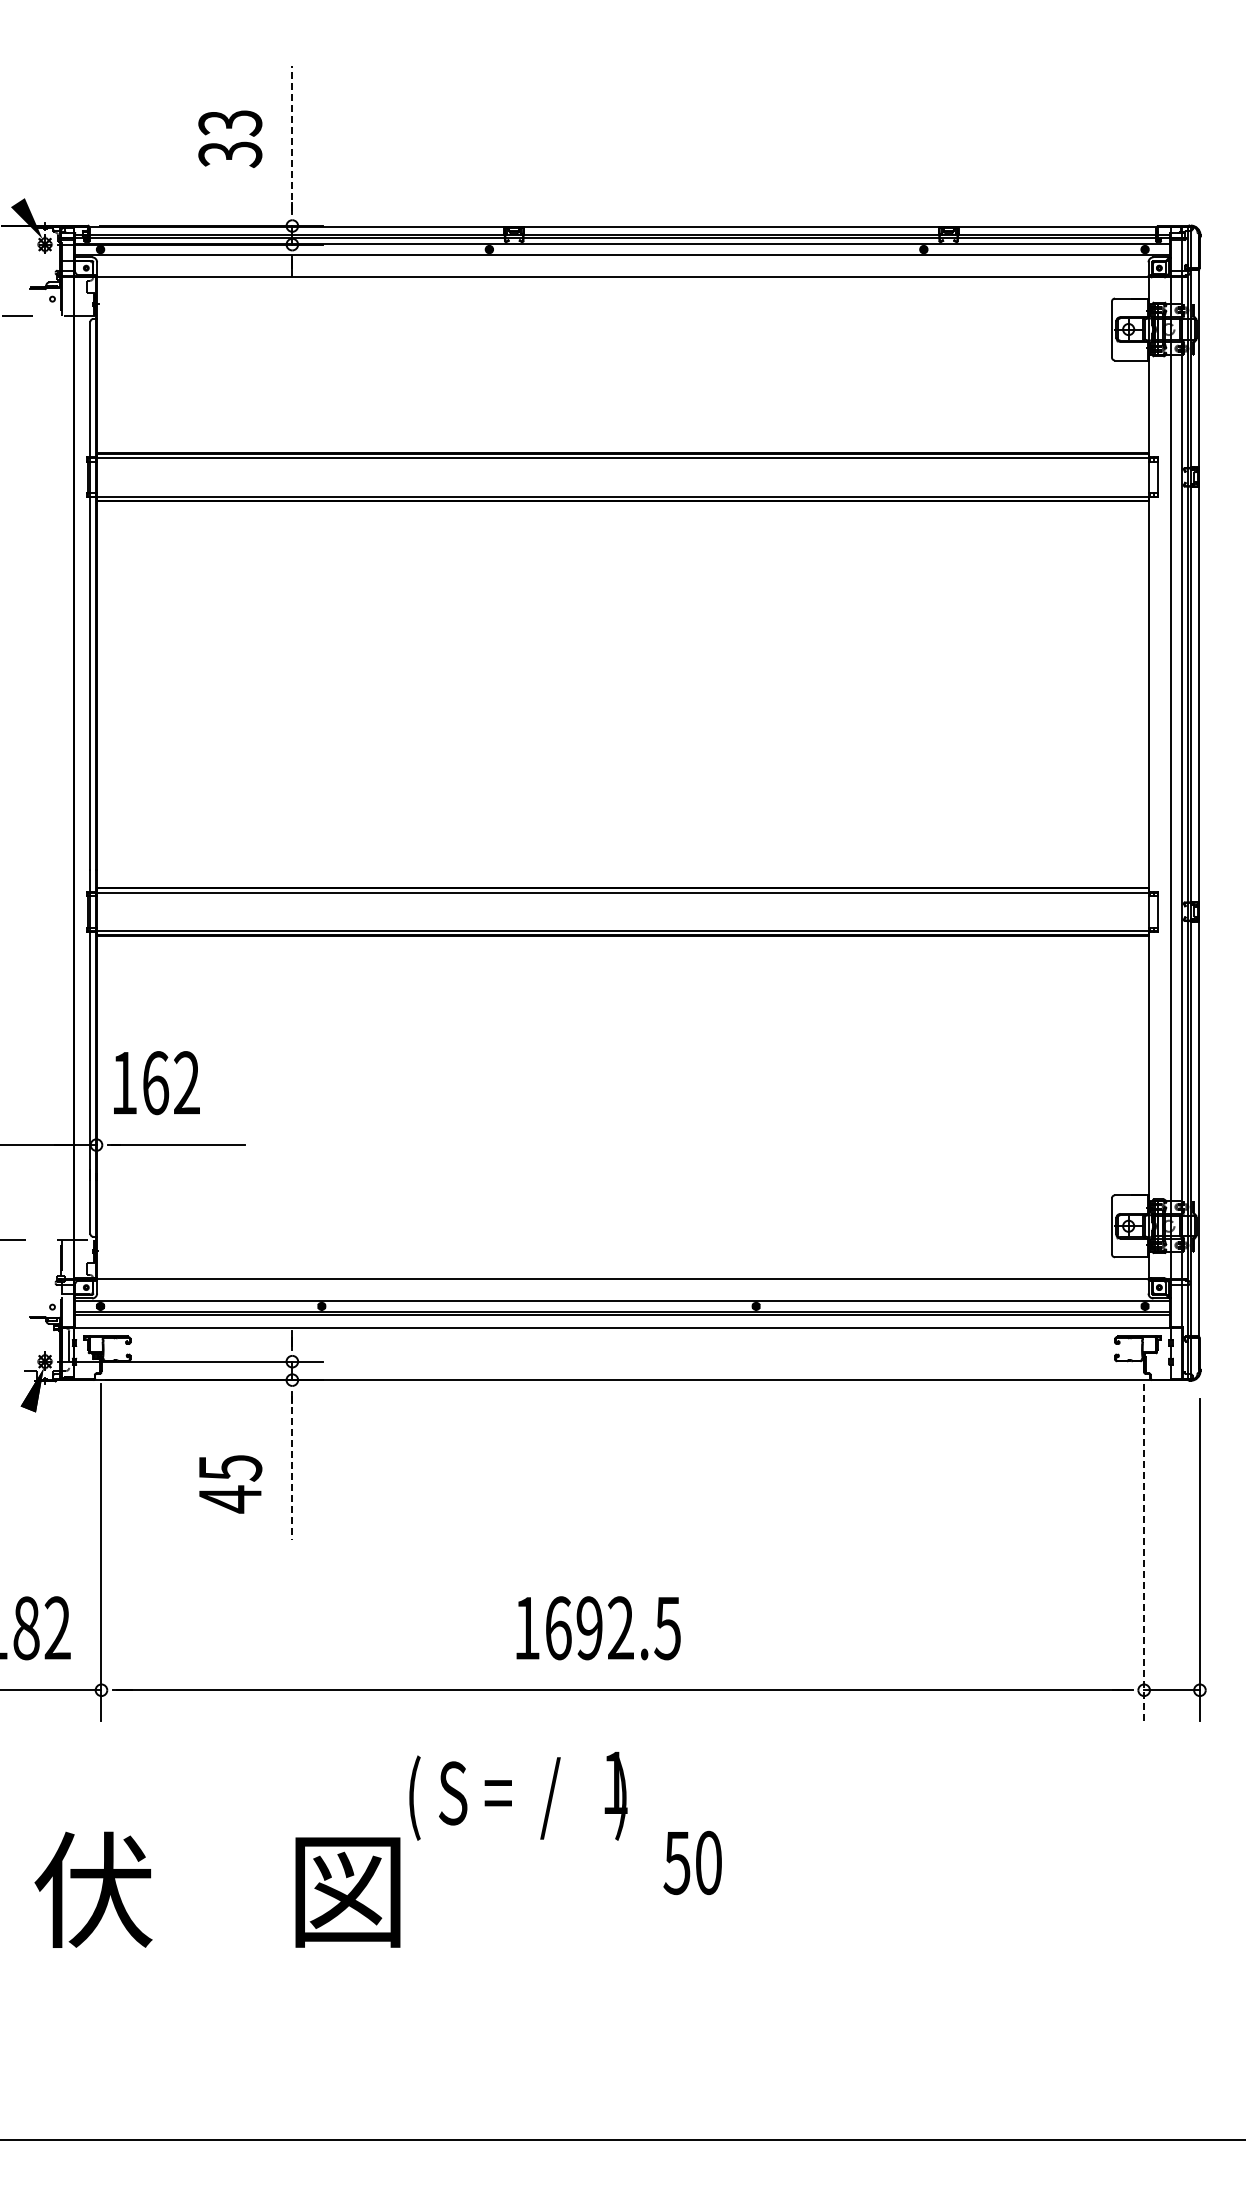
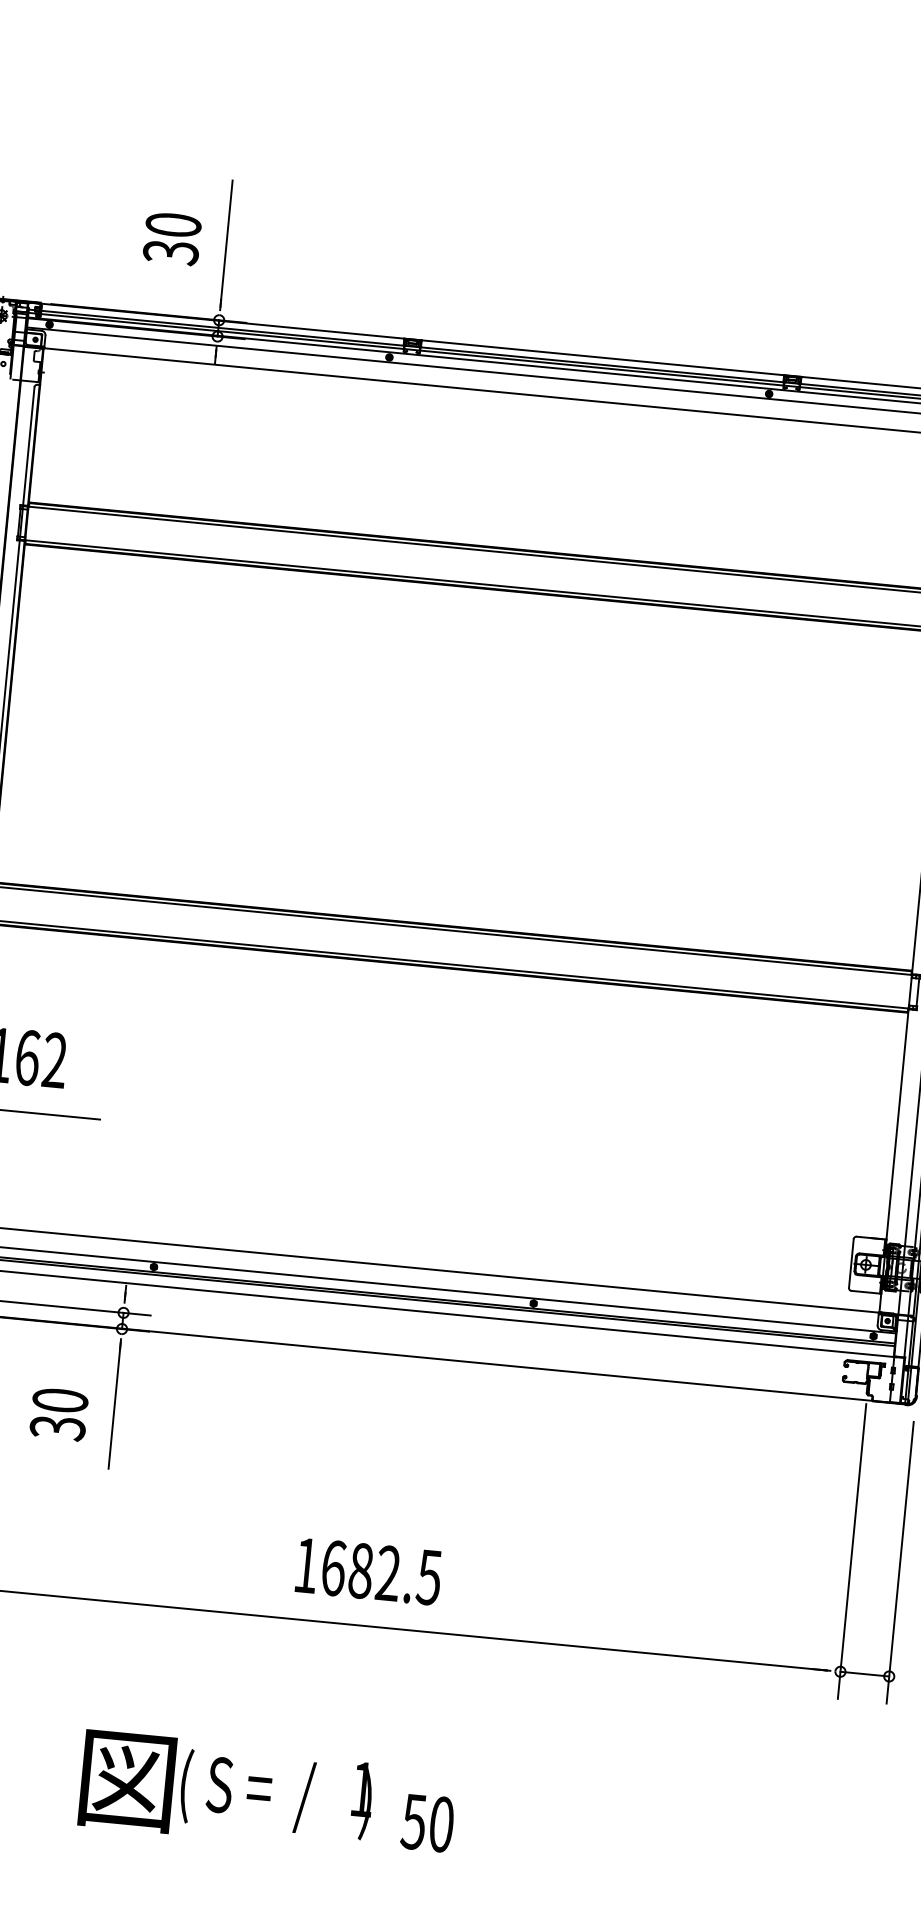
text: (230, 123) -> (173, 225), 33 -> 30
line: (292, 137) -> (226, 242), dashed -> solid
line: (292, 1468) -> (114, 1406), dashed -> solid
text: (230, 1484) -> (59, 1415), 45 -> 30
line: (1144, 1552) -> (852, 1551), dashed -> solid
text: (589, 1628) -> (360, 1571), 1692.5 -> 1682.5
text: (518, 1796) -> (276, 1793), moved
text: (692, 1862) -> (427, 1822), moved

